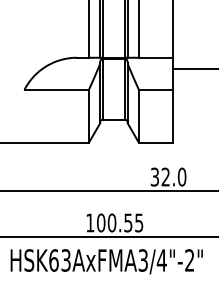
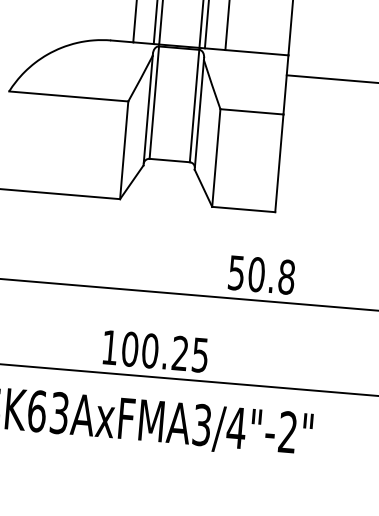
text: (168, 176) -> (261, 273), 32.0 -> 50.8
text: (128, 222) -> (180, 352), 100.55 -> 100.25

